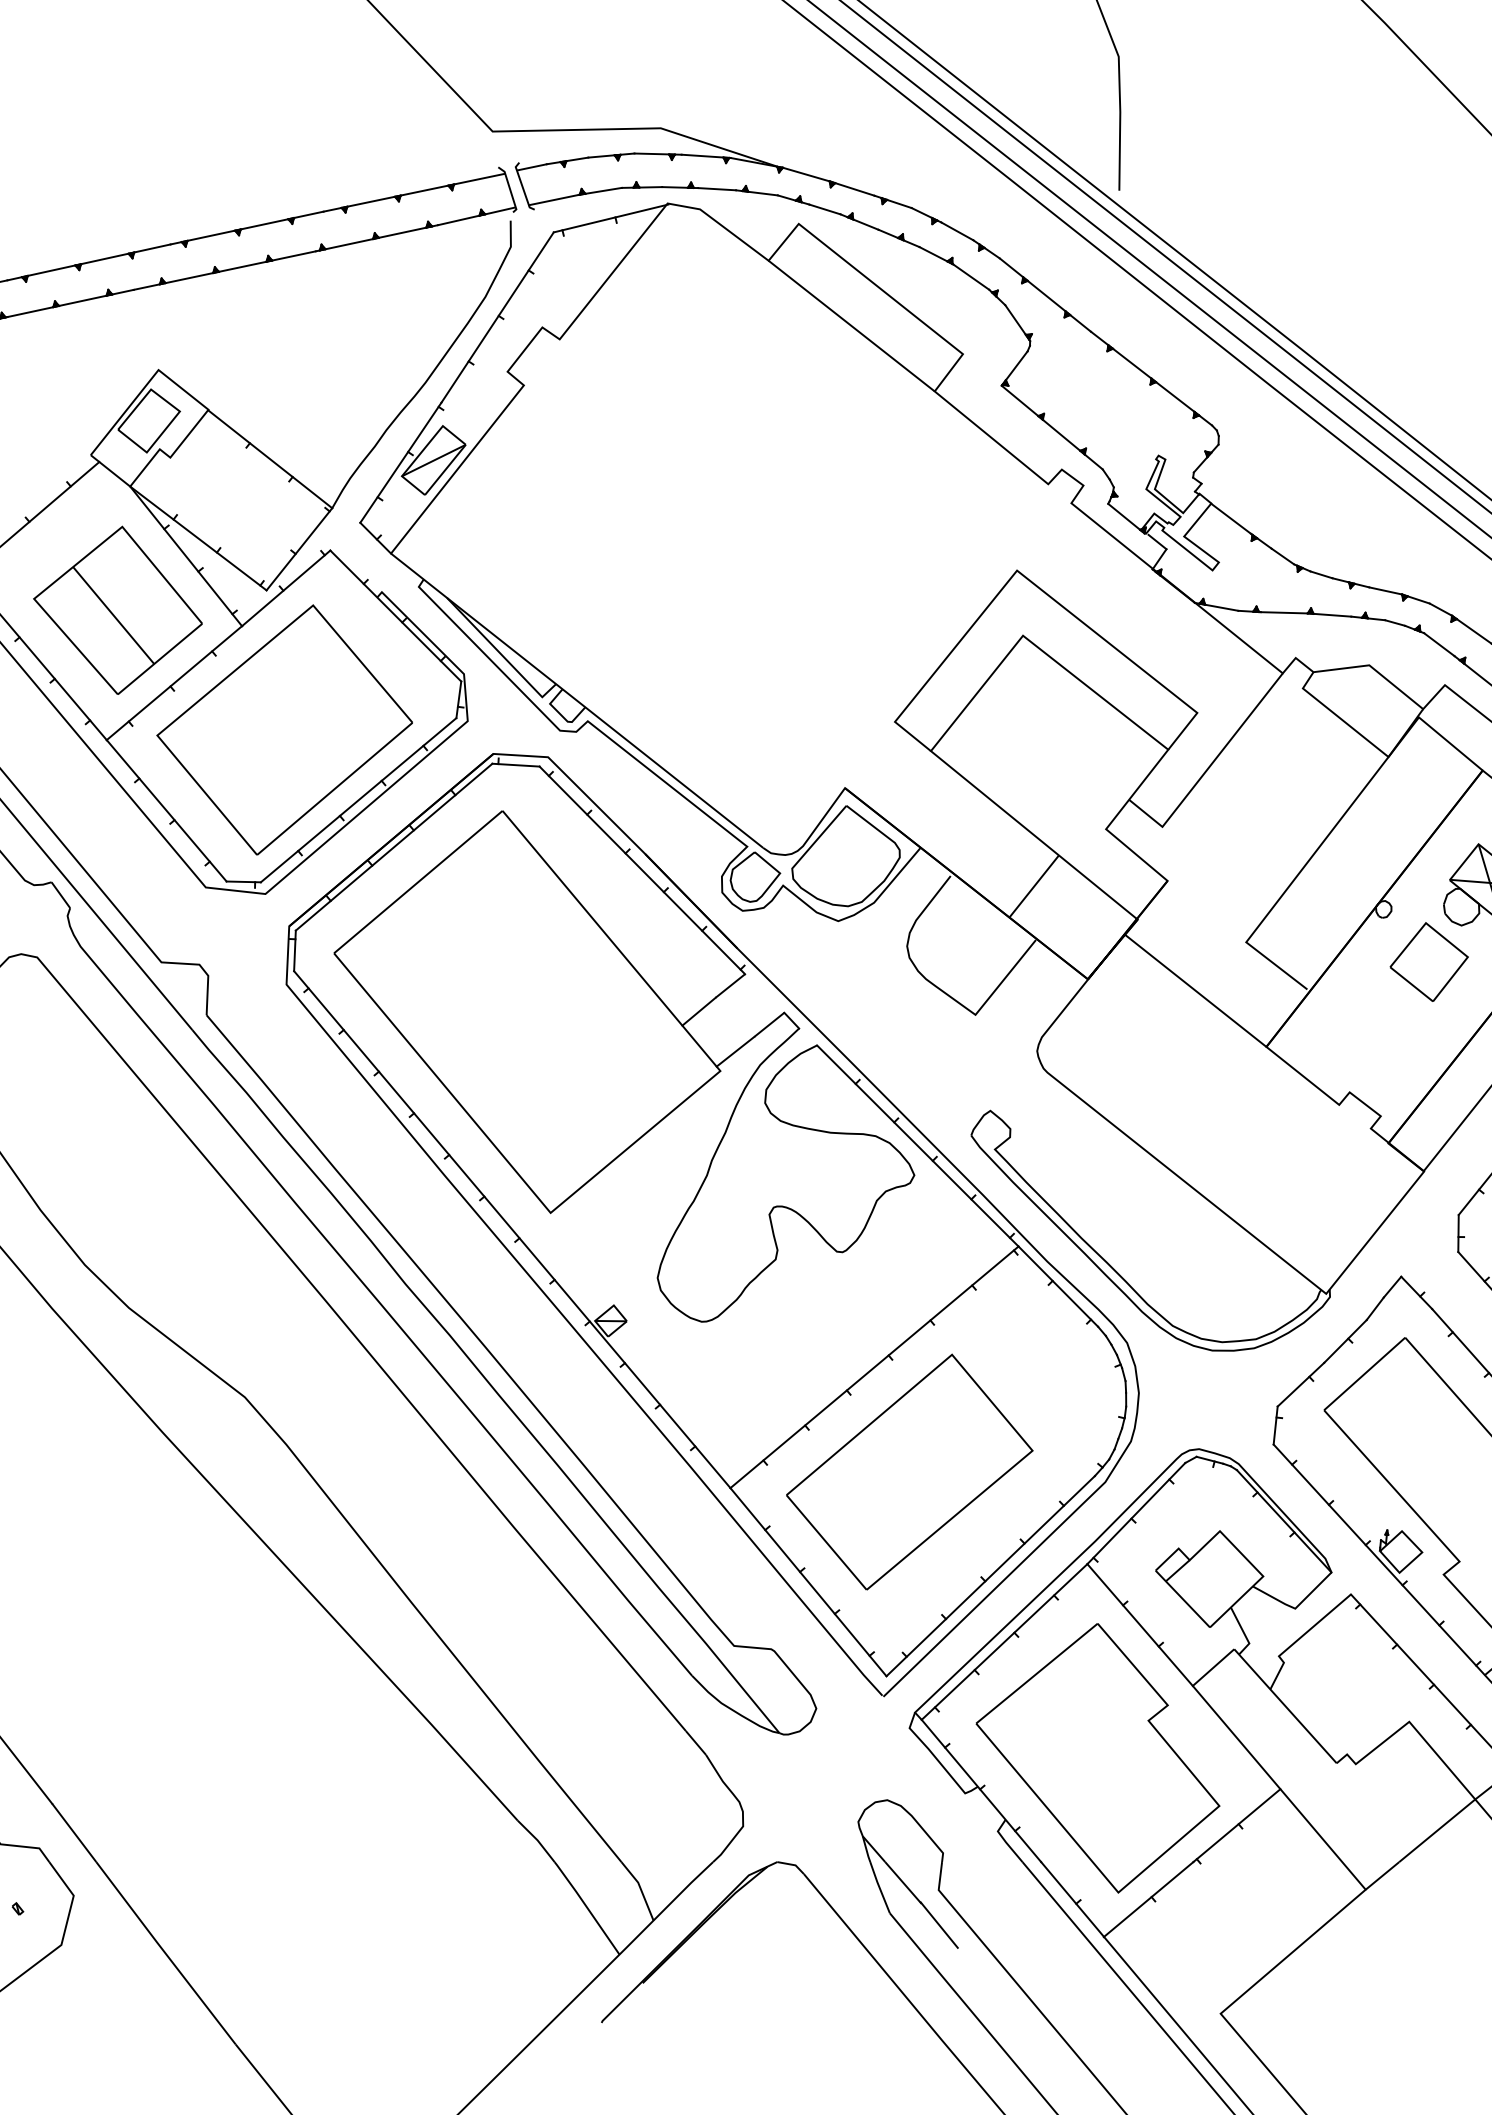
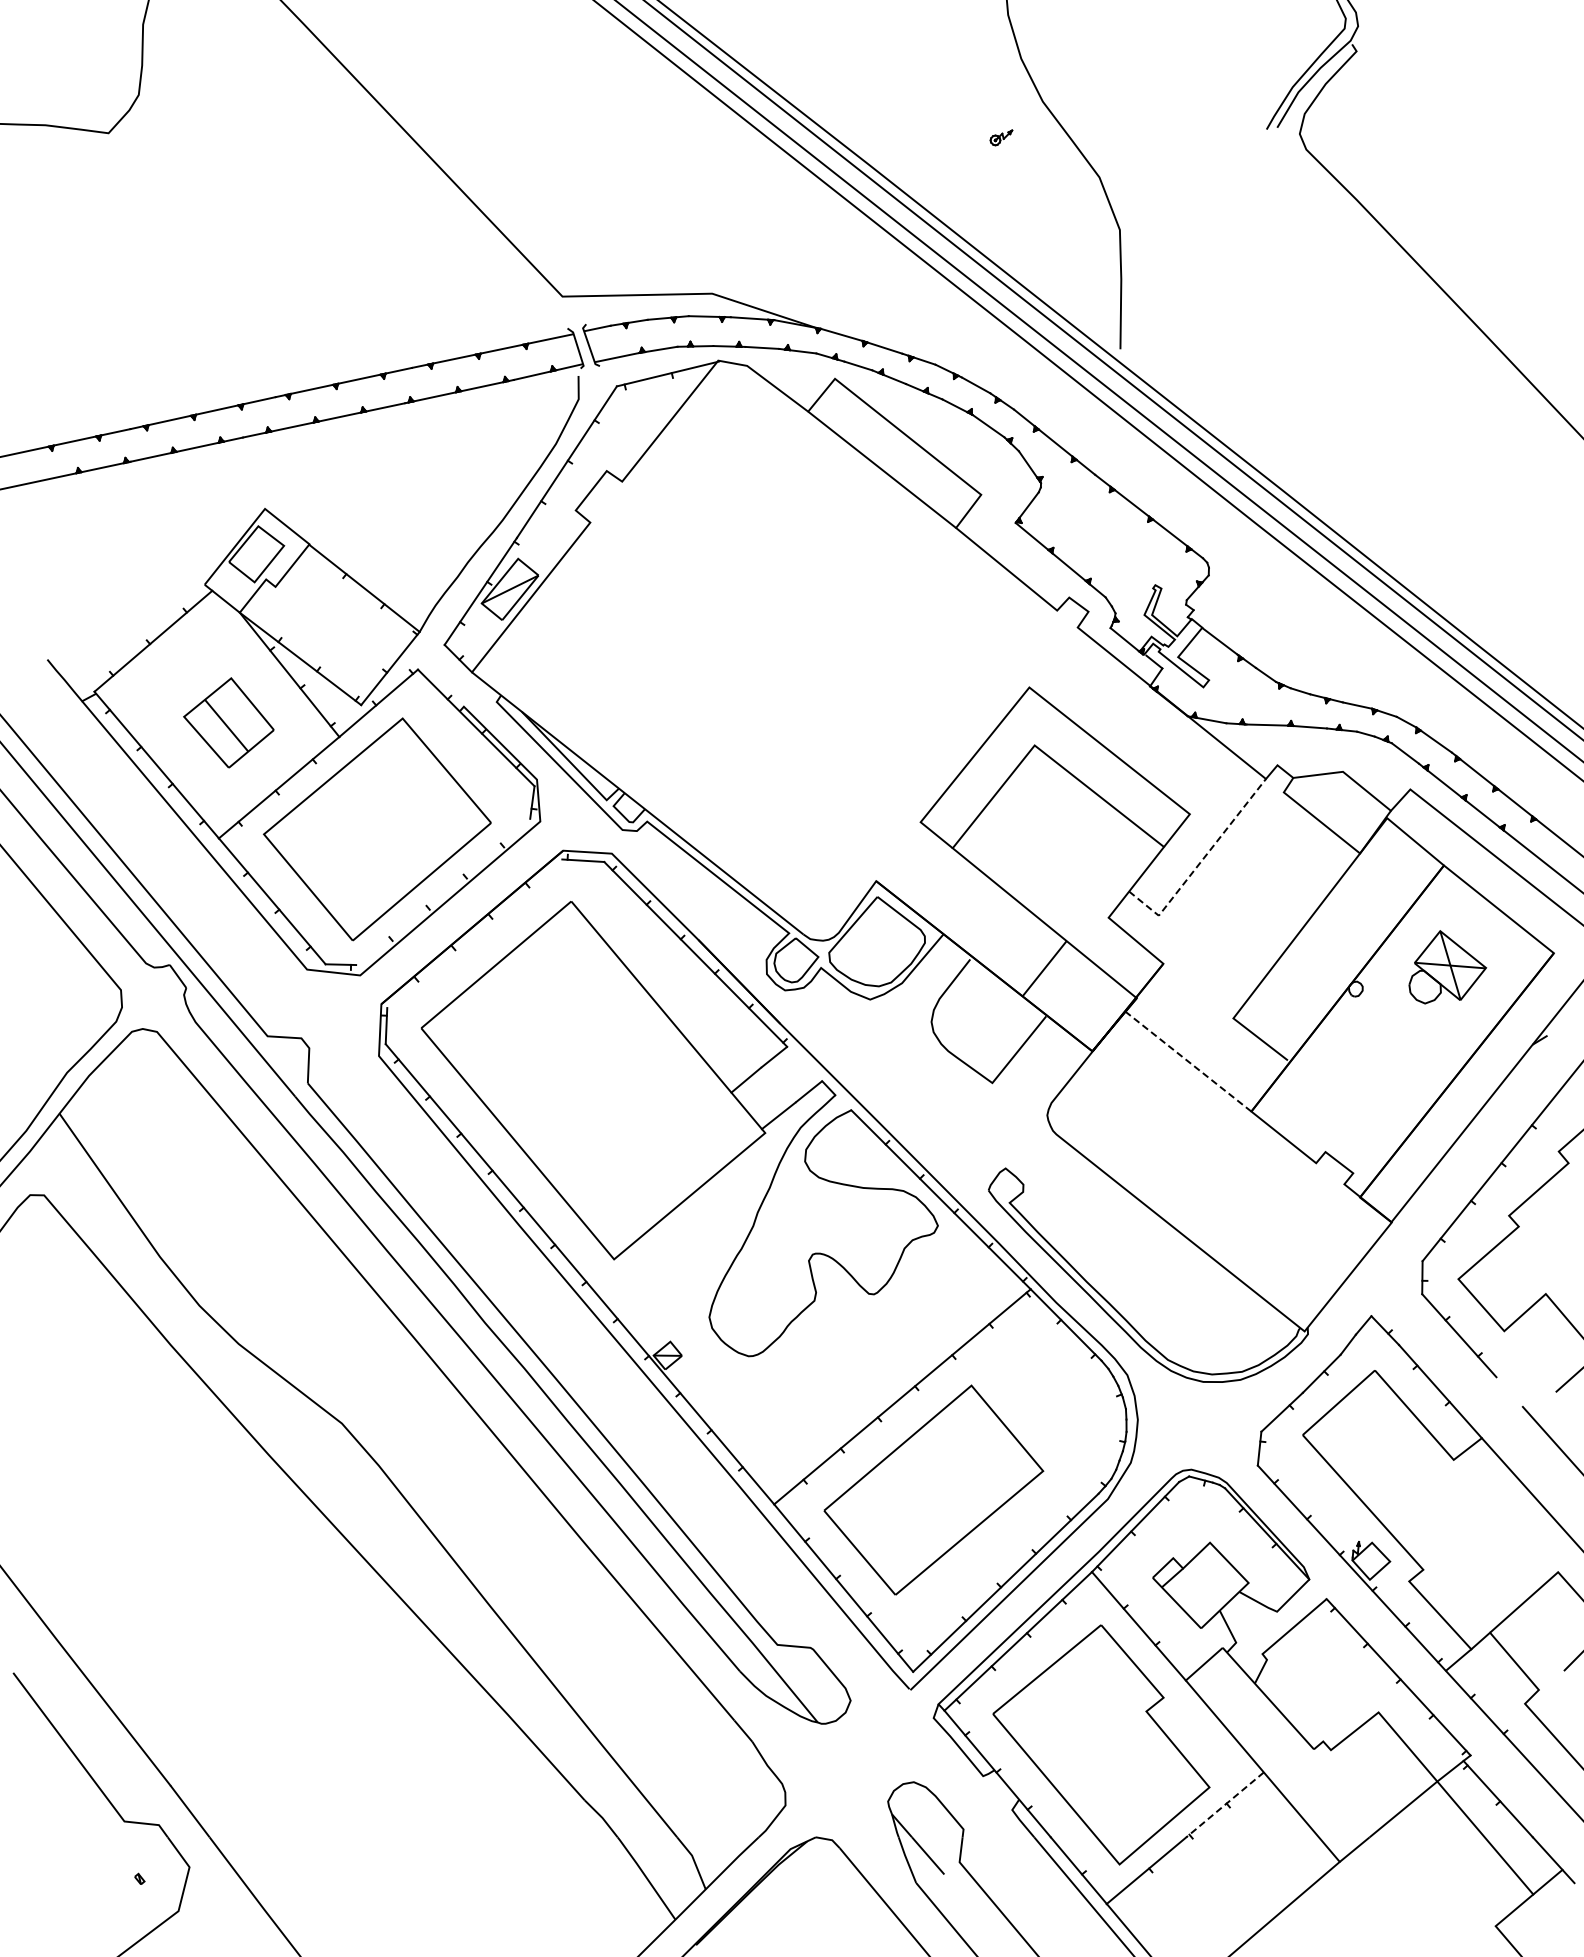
part: (117, 609) -> (228, 722), size x0.6
line: (1209, 768) -> (1200, 863), solid -> dashed
line: (359, 799) -> (443, 891), removed
line: (393, 846) -> (474, 933), removed
part: (1429, 961) -> (1396, 1035), removed
line: (1195, 990) -> (1188, 1061), solid -> dashed
line: (1237, 1825) -> (1225, 1804), solid -> dashed
line: (938, 1925) -> (959, 1893), removed

